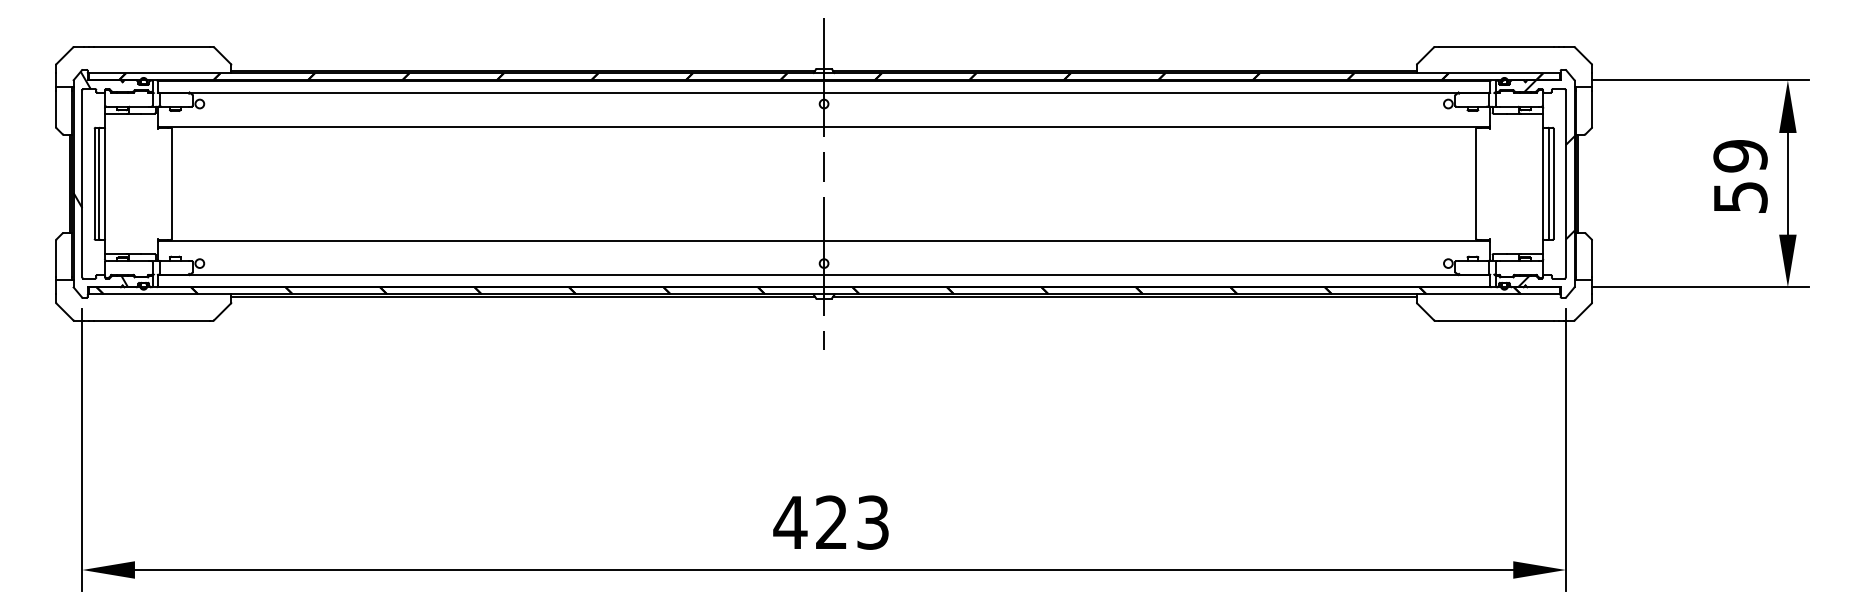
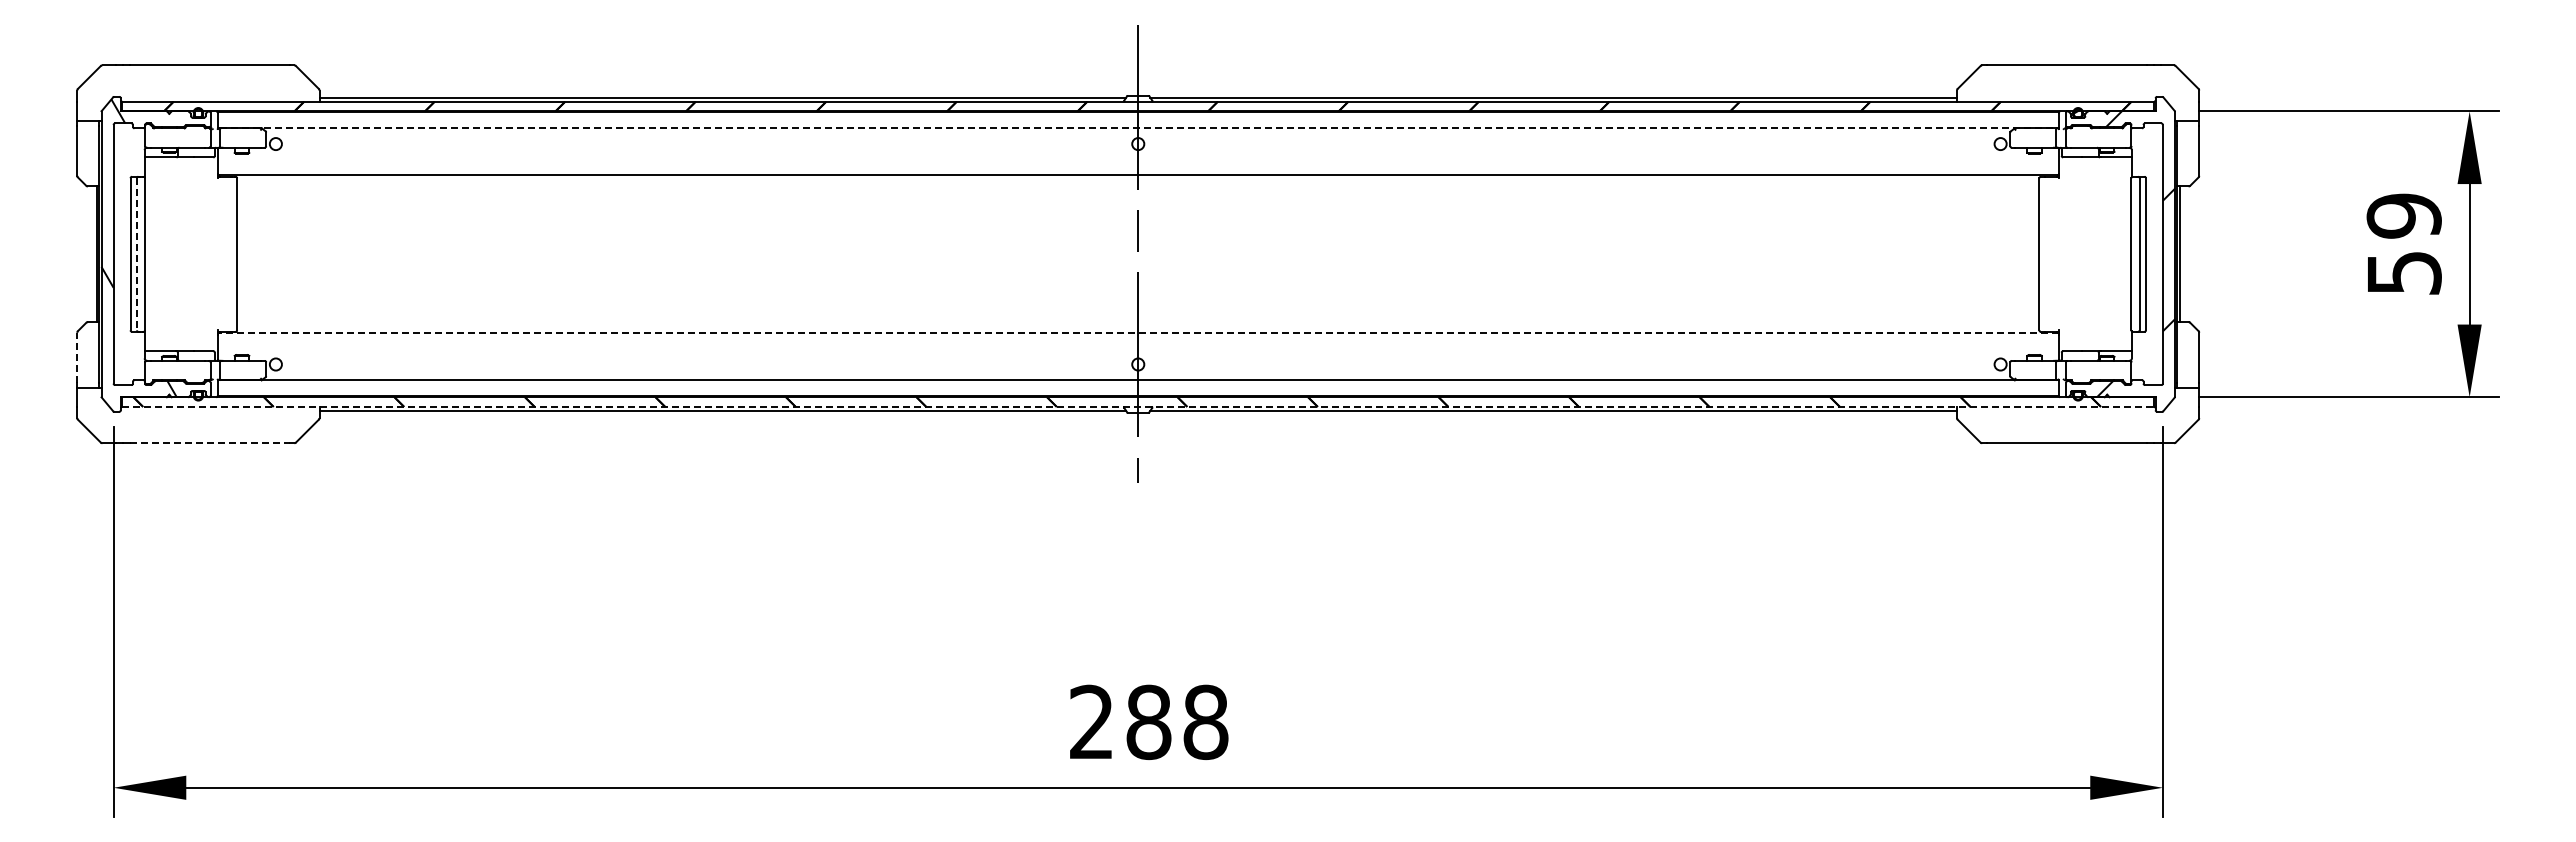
line: (824, 92) -> (1138, 128), solid -> dashed
line: (98, 183) -> (136, 254), solid -> dashed
line: (823, 241) -> (1137, 333), solid -> dashed
line: (56, 258) -> (77, 357), solid -> dashed
line: (824, 294) -> (1138, 406), solid -> dashed
line: (151, 320) -> (209, 443), solid -> dashed
text: (831, 522) -> (1148, 722), 423 -> 288

